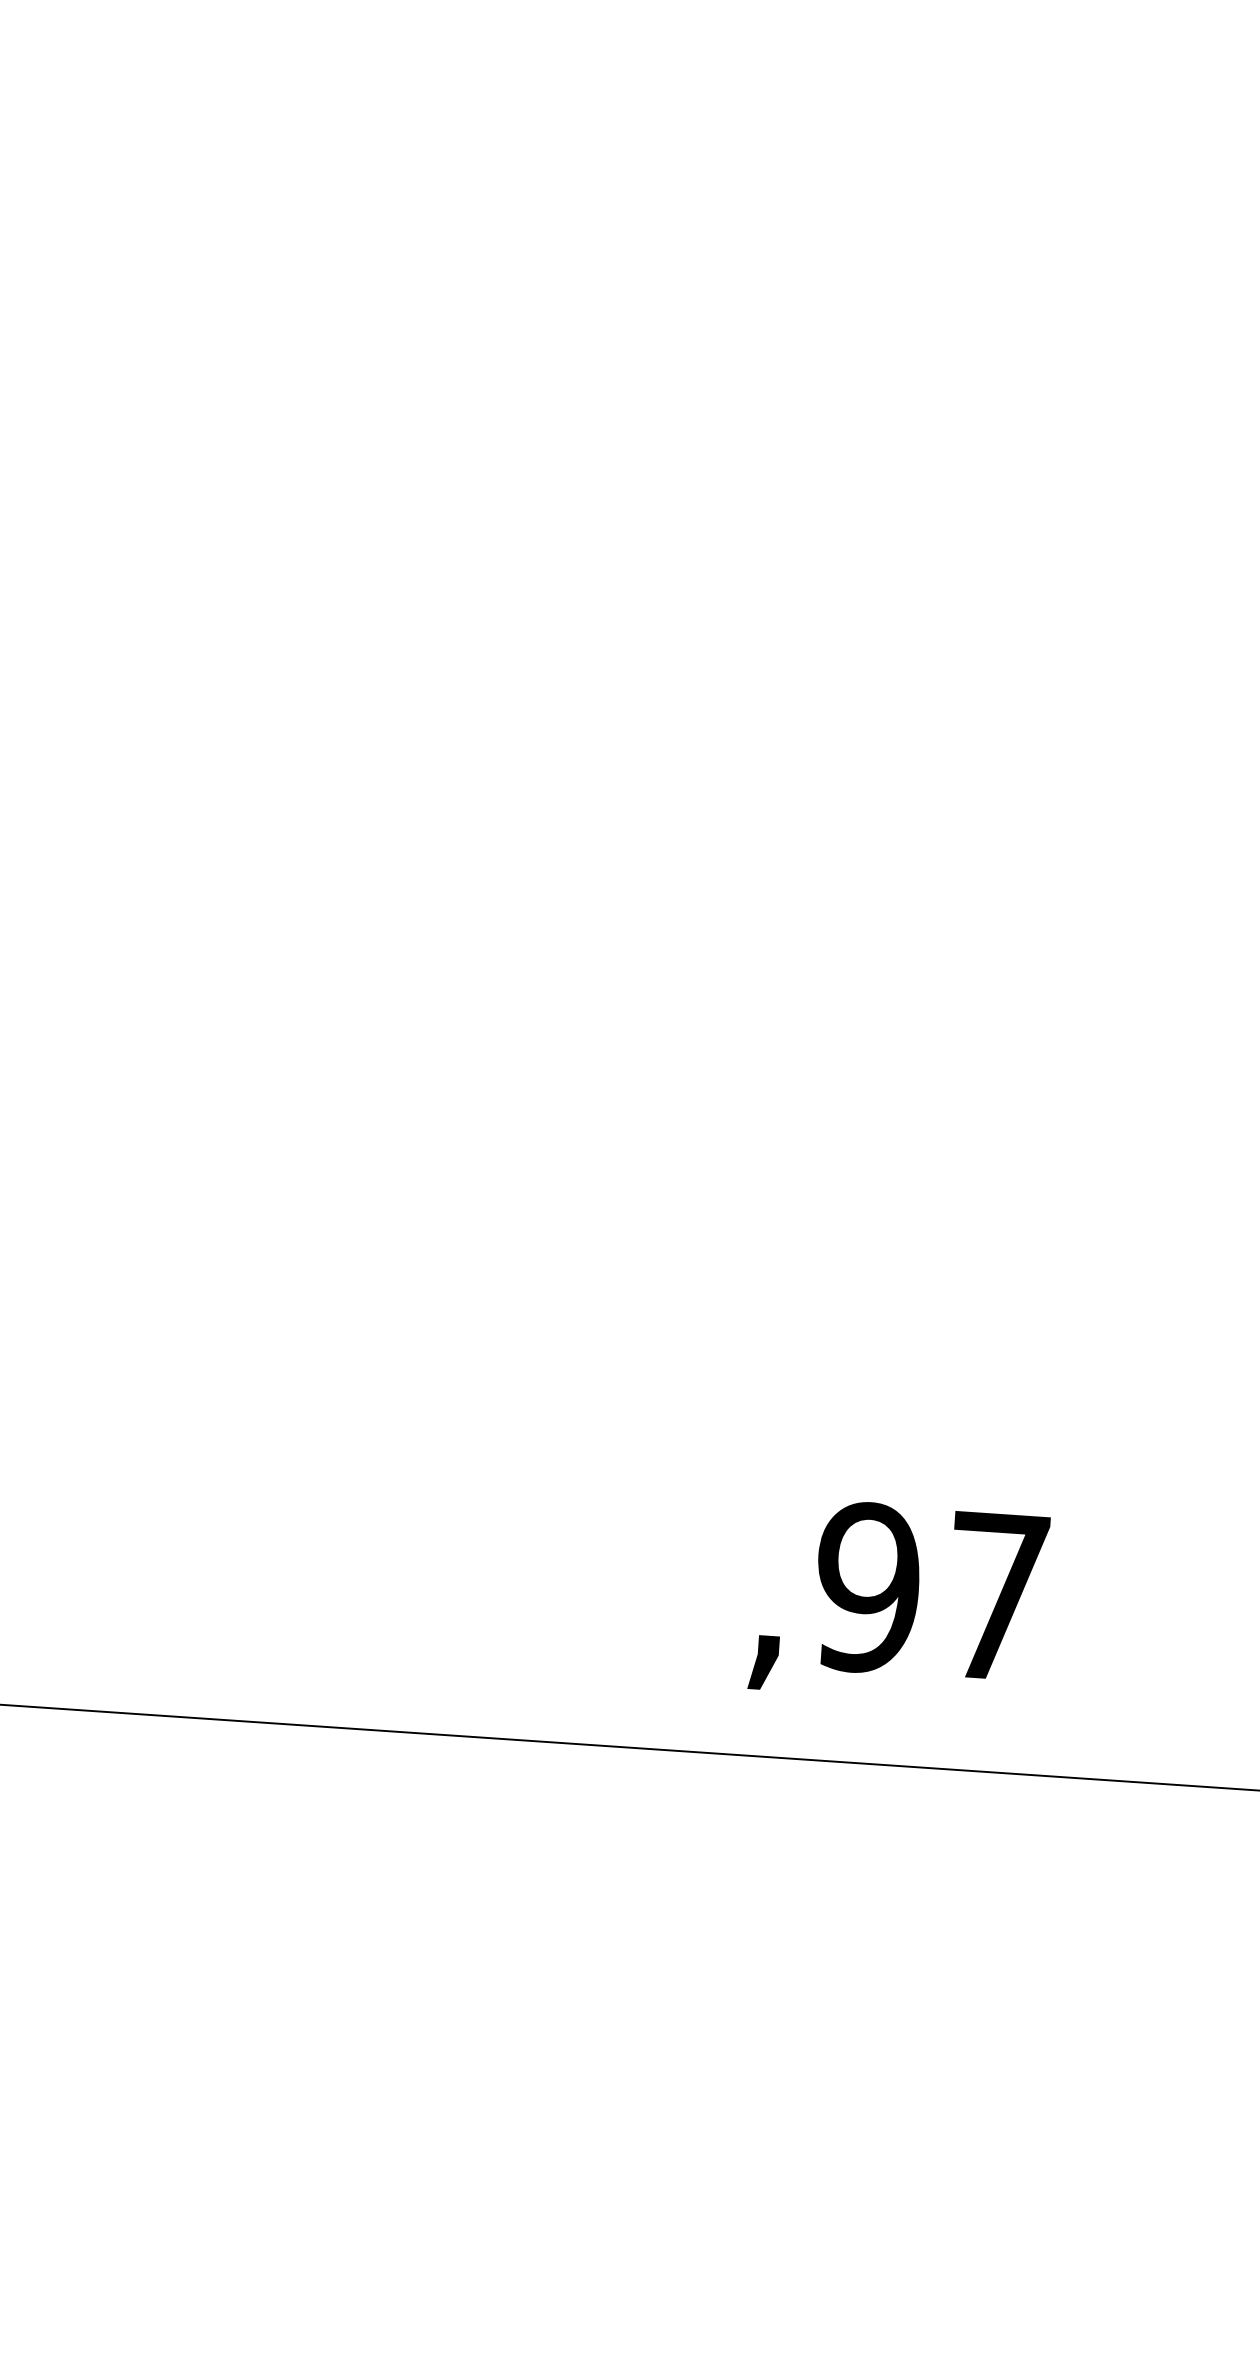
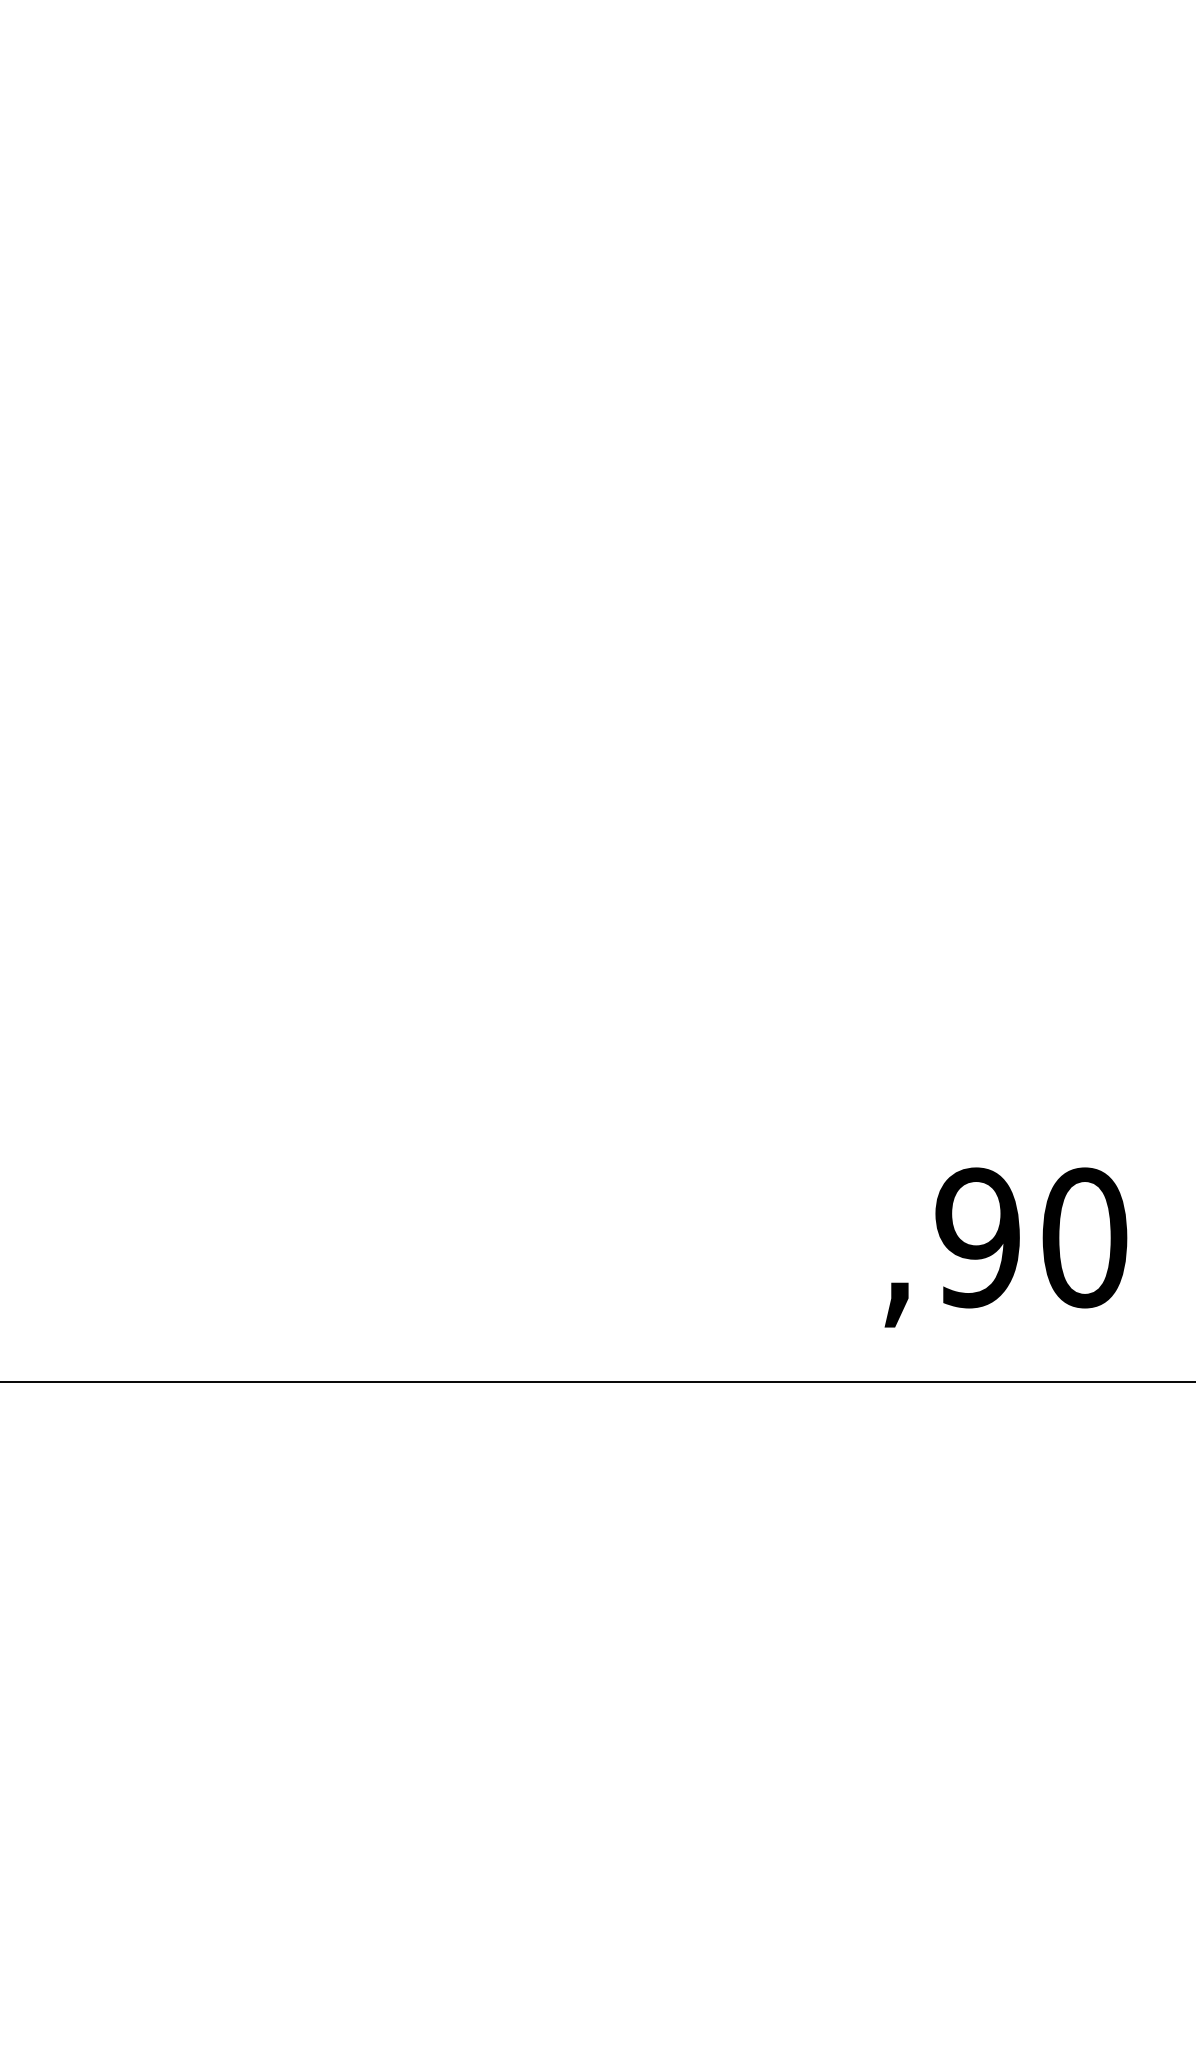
text: (997, 1596) -> (1084, 1237), ,97 -> ,90

